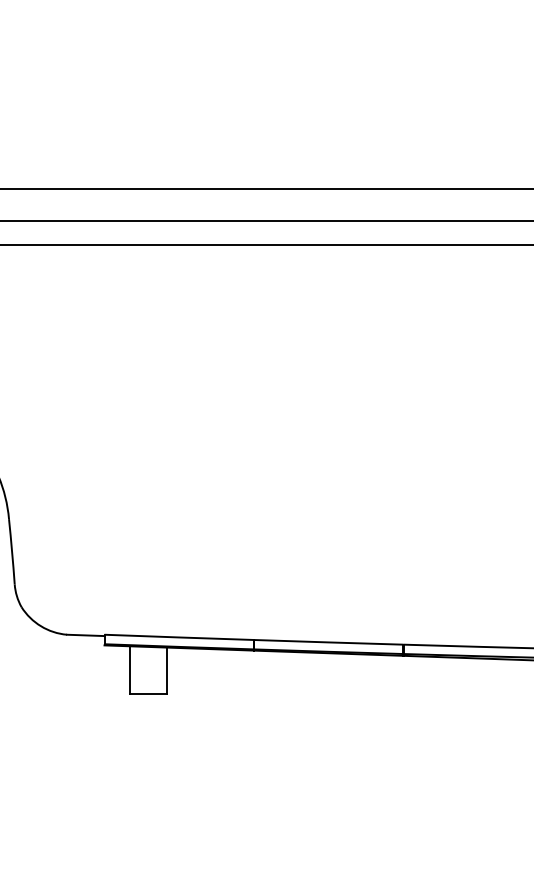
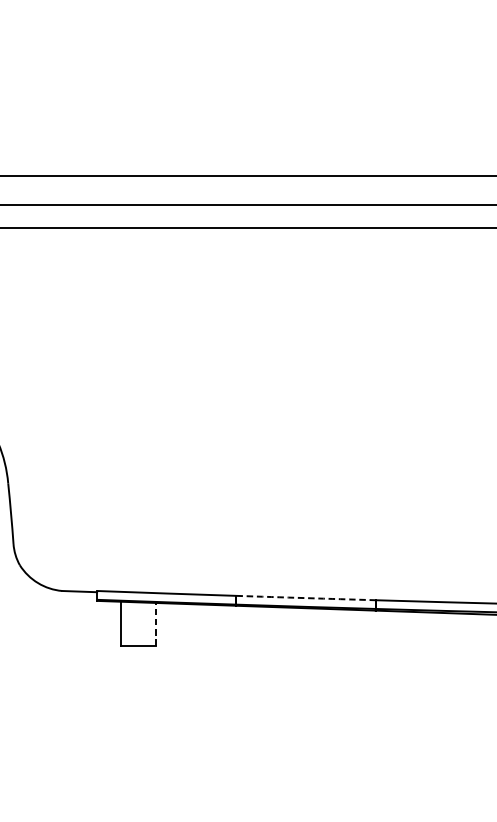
arc: (328, 642) -> (305, 598), solid -> dashed
line: (167, 670) -> (155, 624), solid -> dashed

